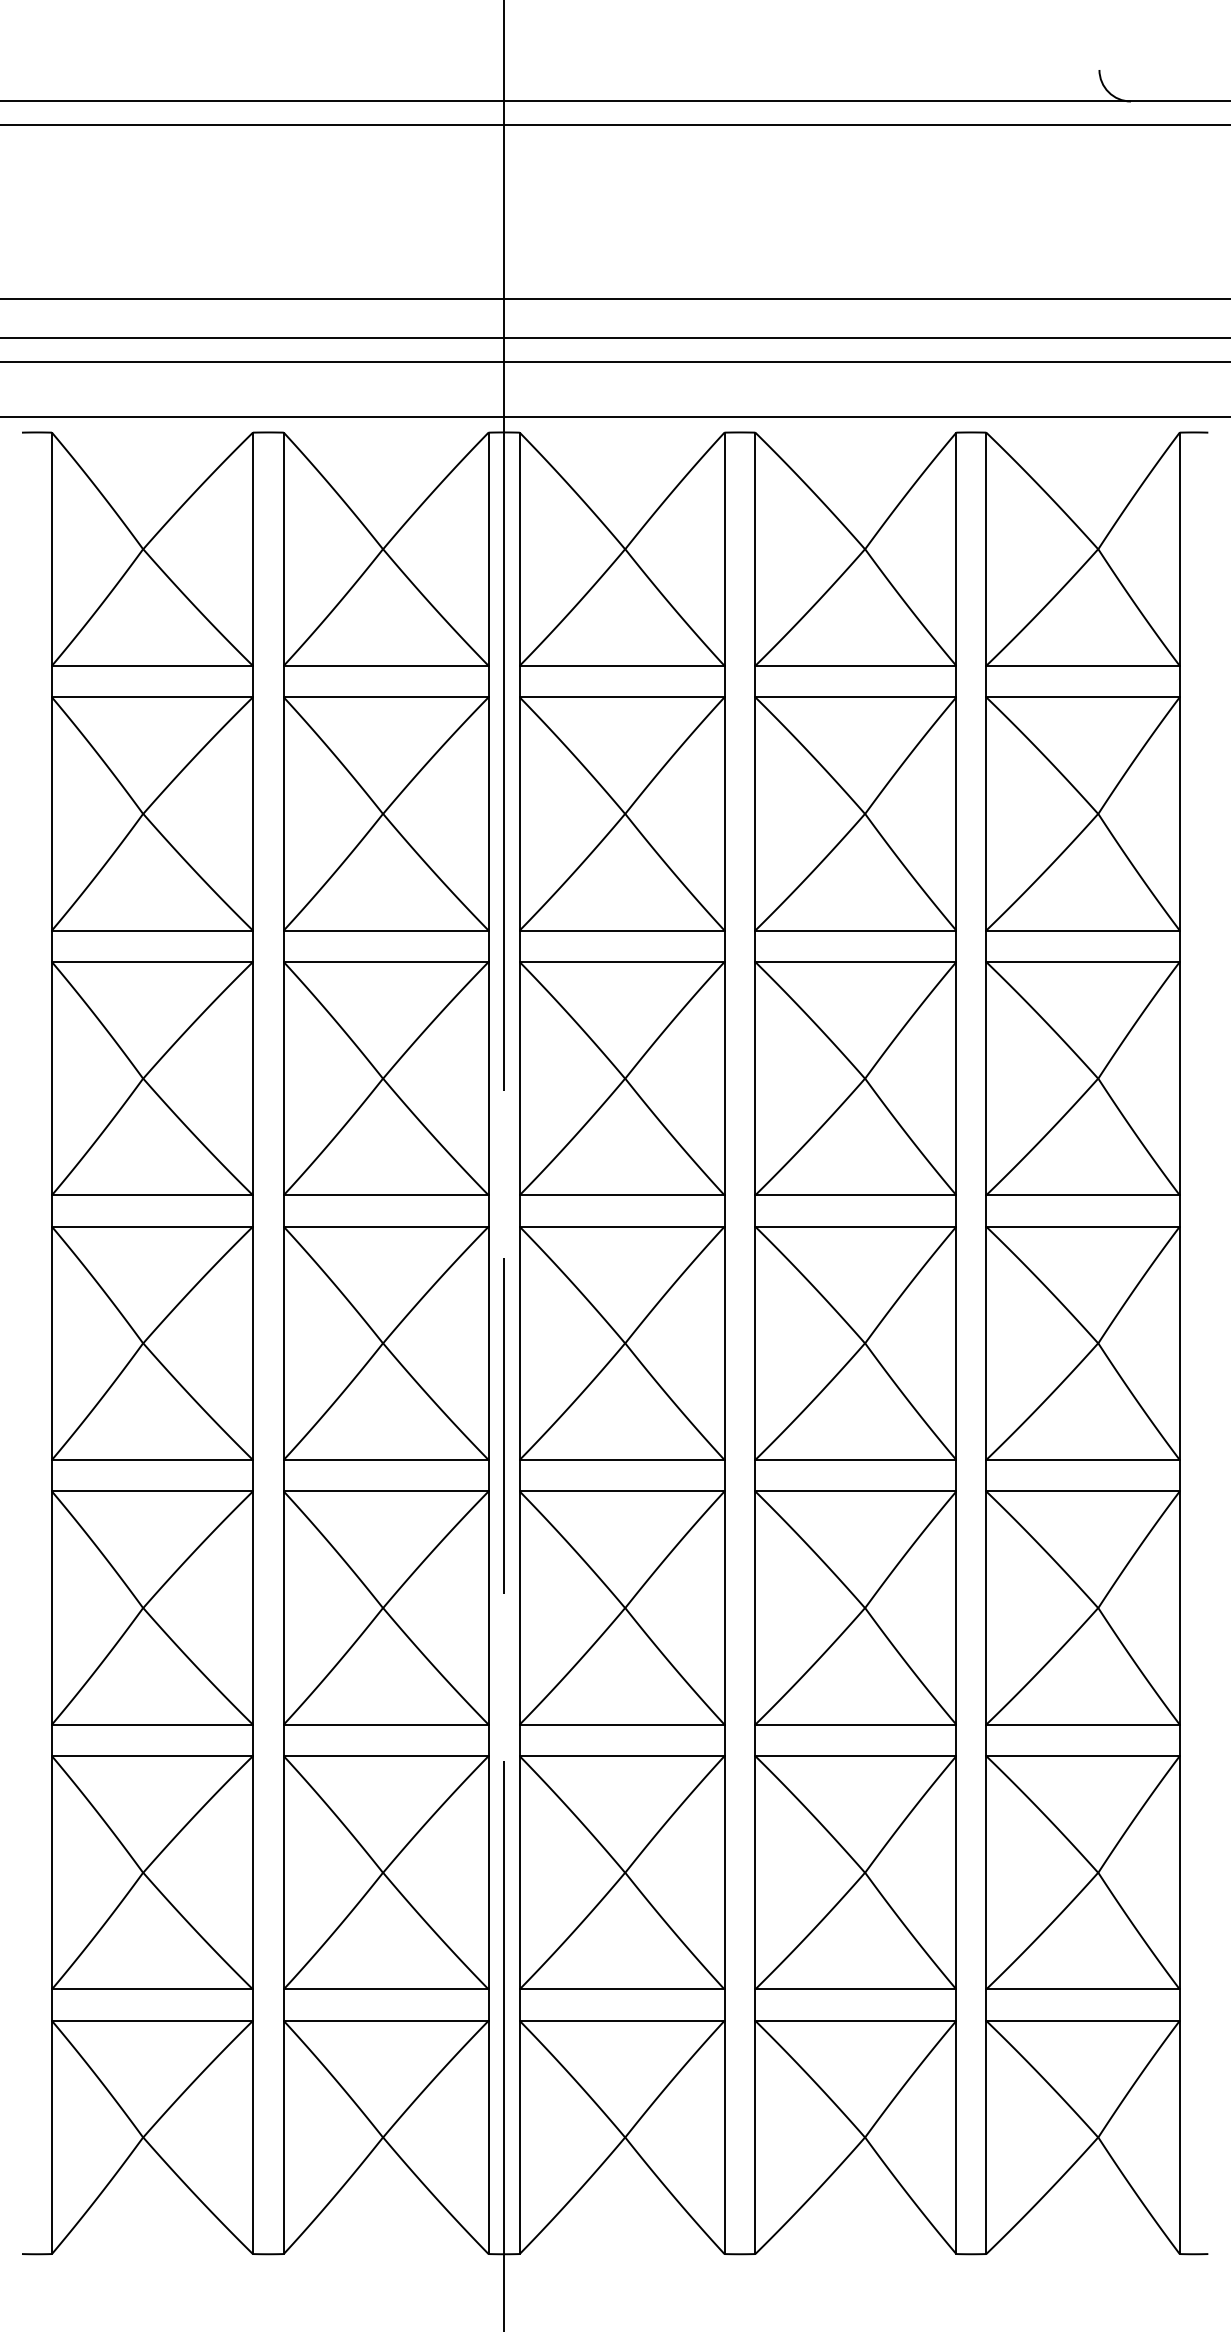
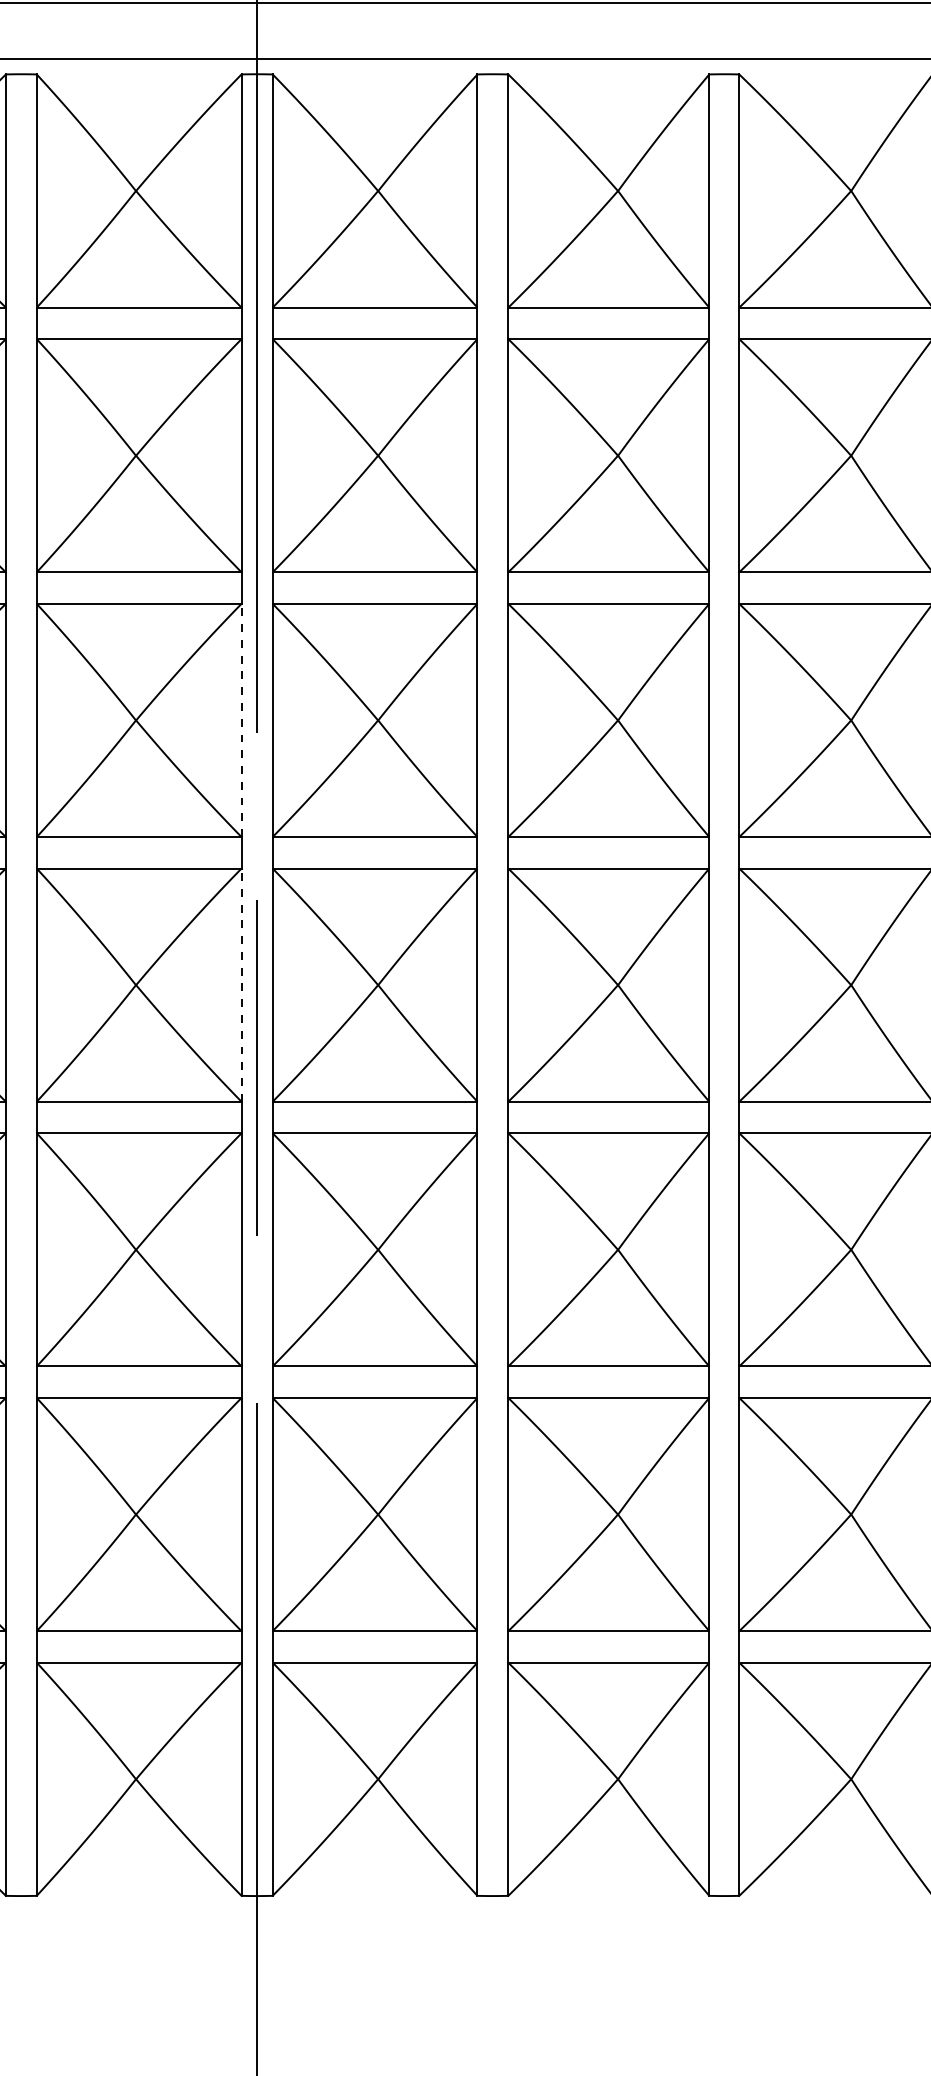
line: (488, 1078) -> (241, 720), solid -> dashed
line: (488, 1343) -> (241, 985), solid -> dashed

